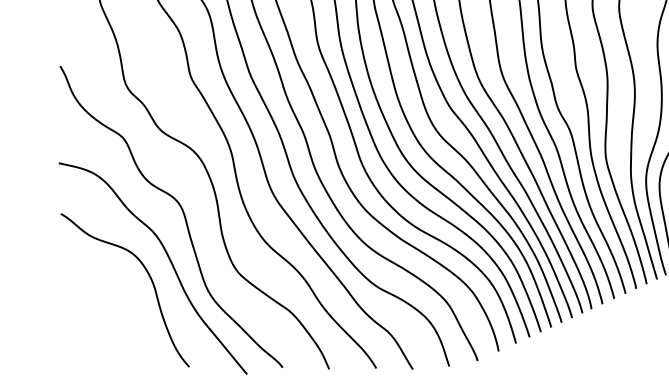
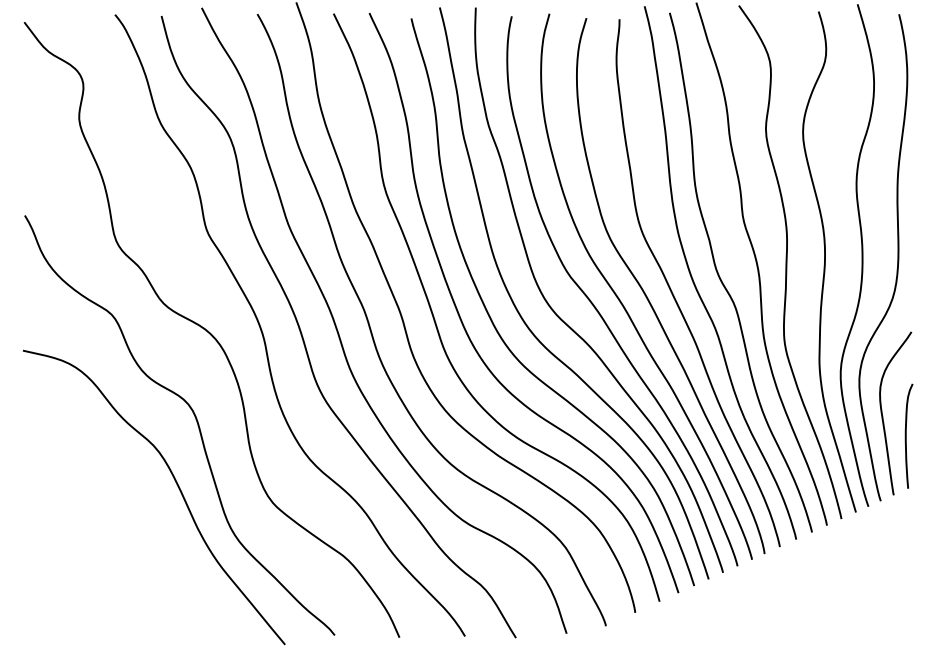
curve: (149, 277) -> (149, 510), removed

